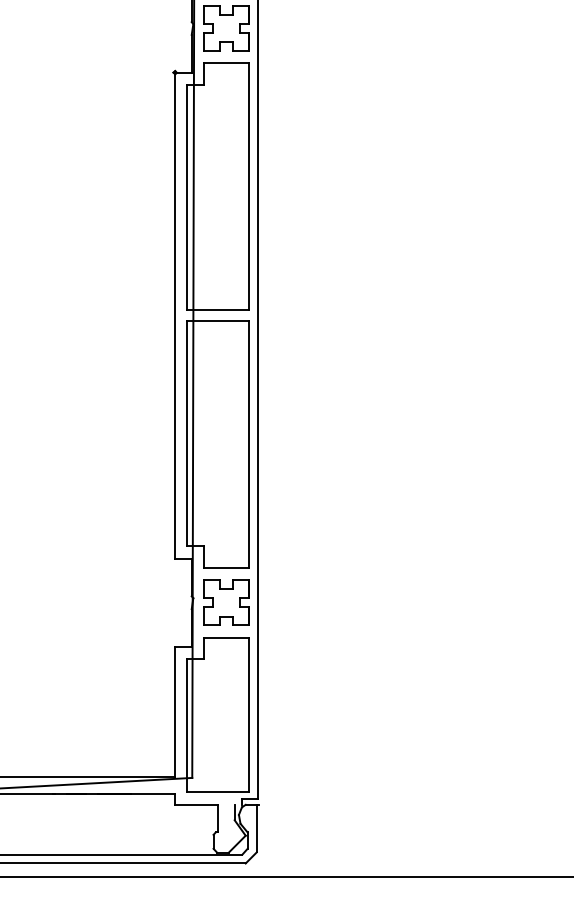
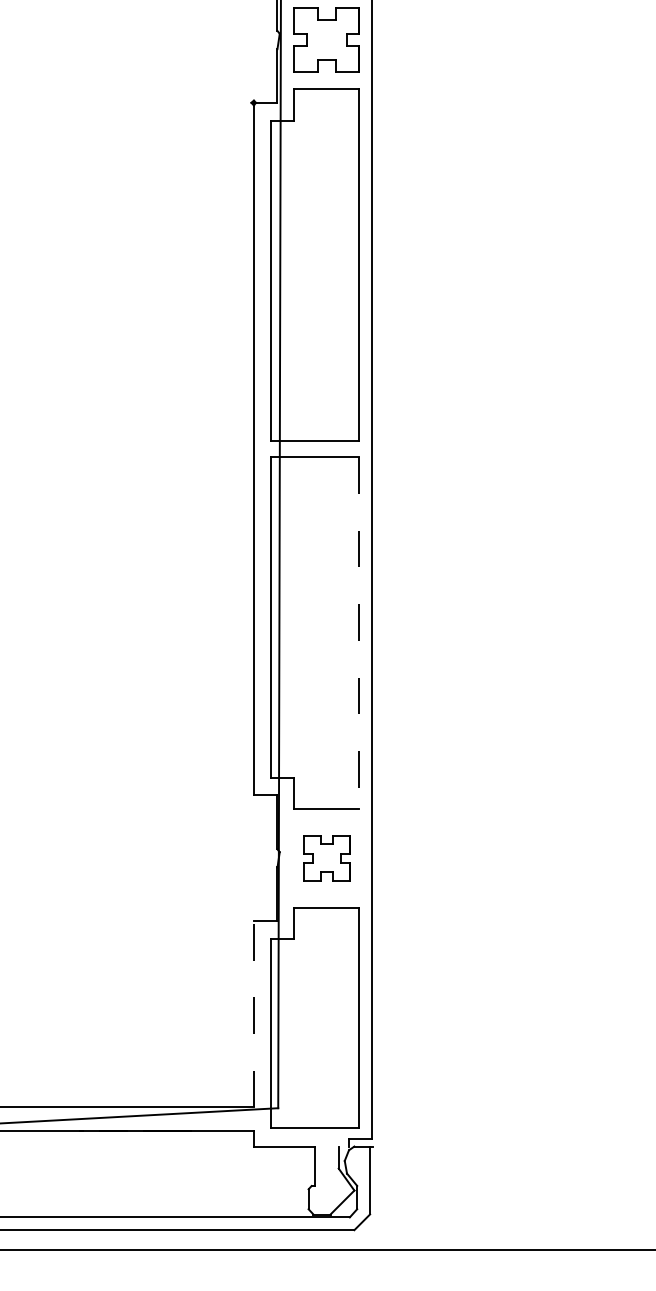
line: (249, 445) -> (359, 634), solid -> dashed
part: (226, 602) -> (327, 858), size x0.7
line: (175, 711) -> (254, 1013), solid -> dashed

